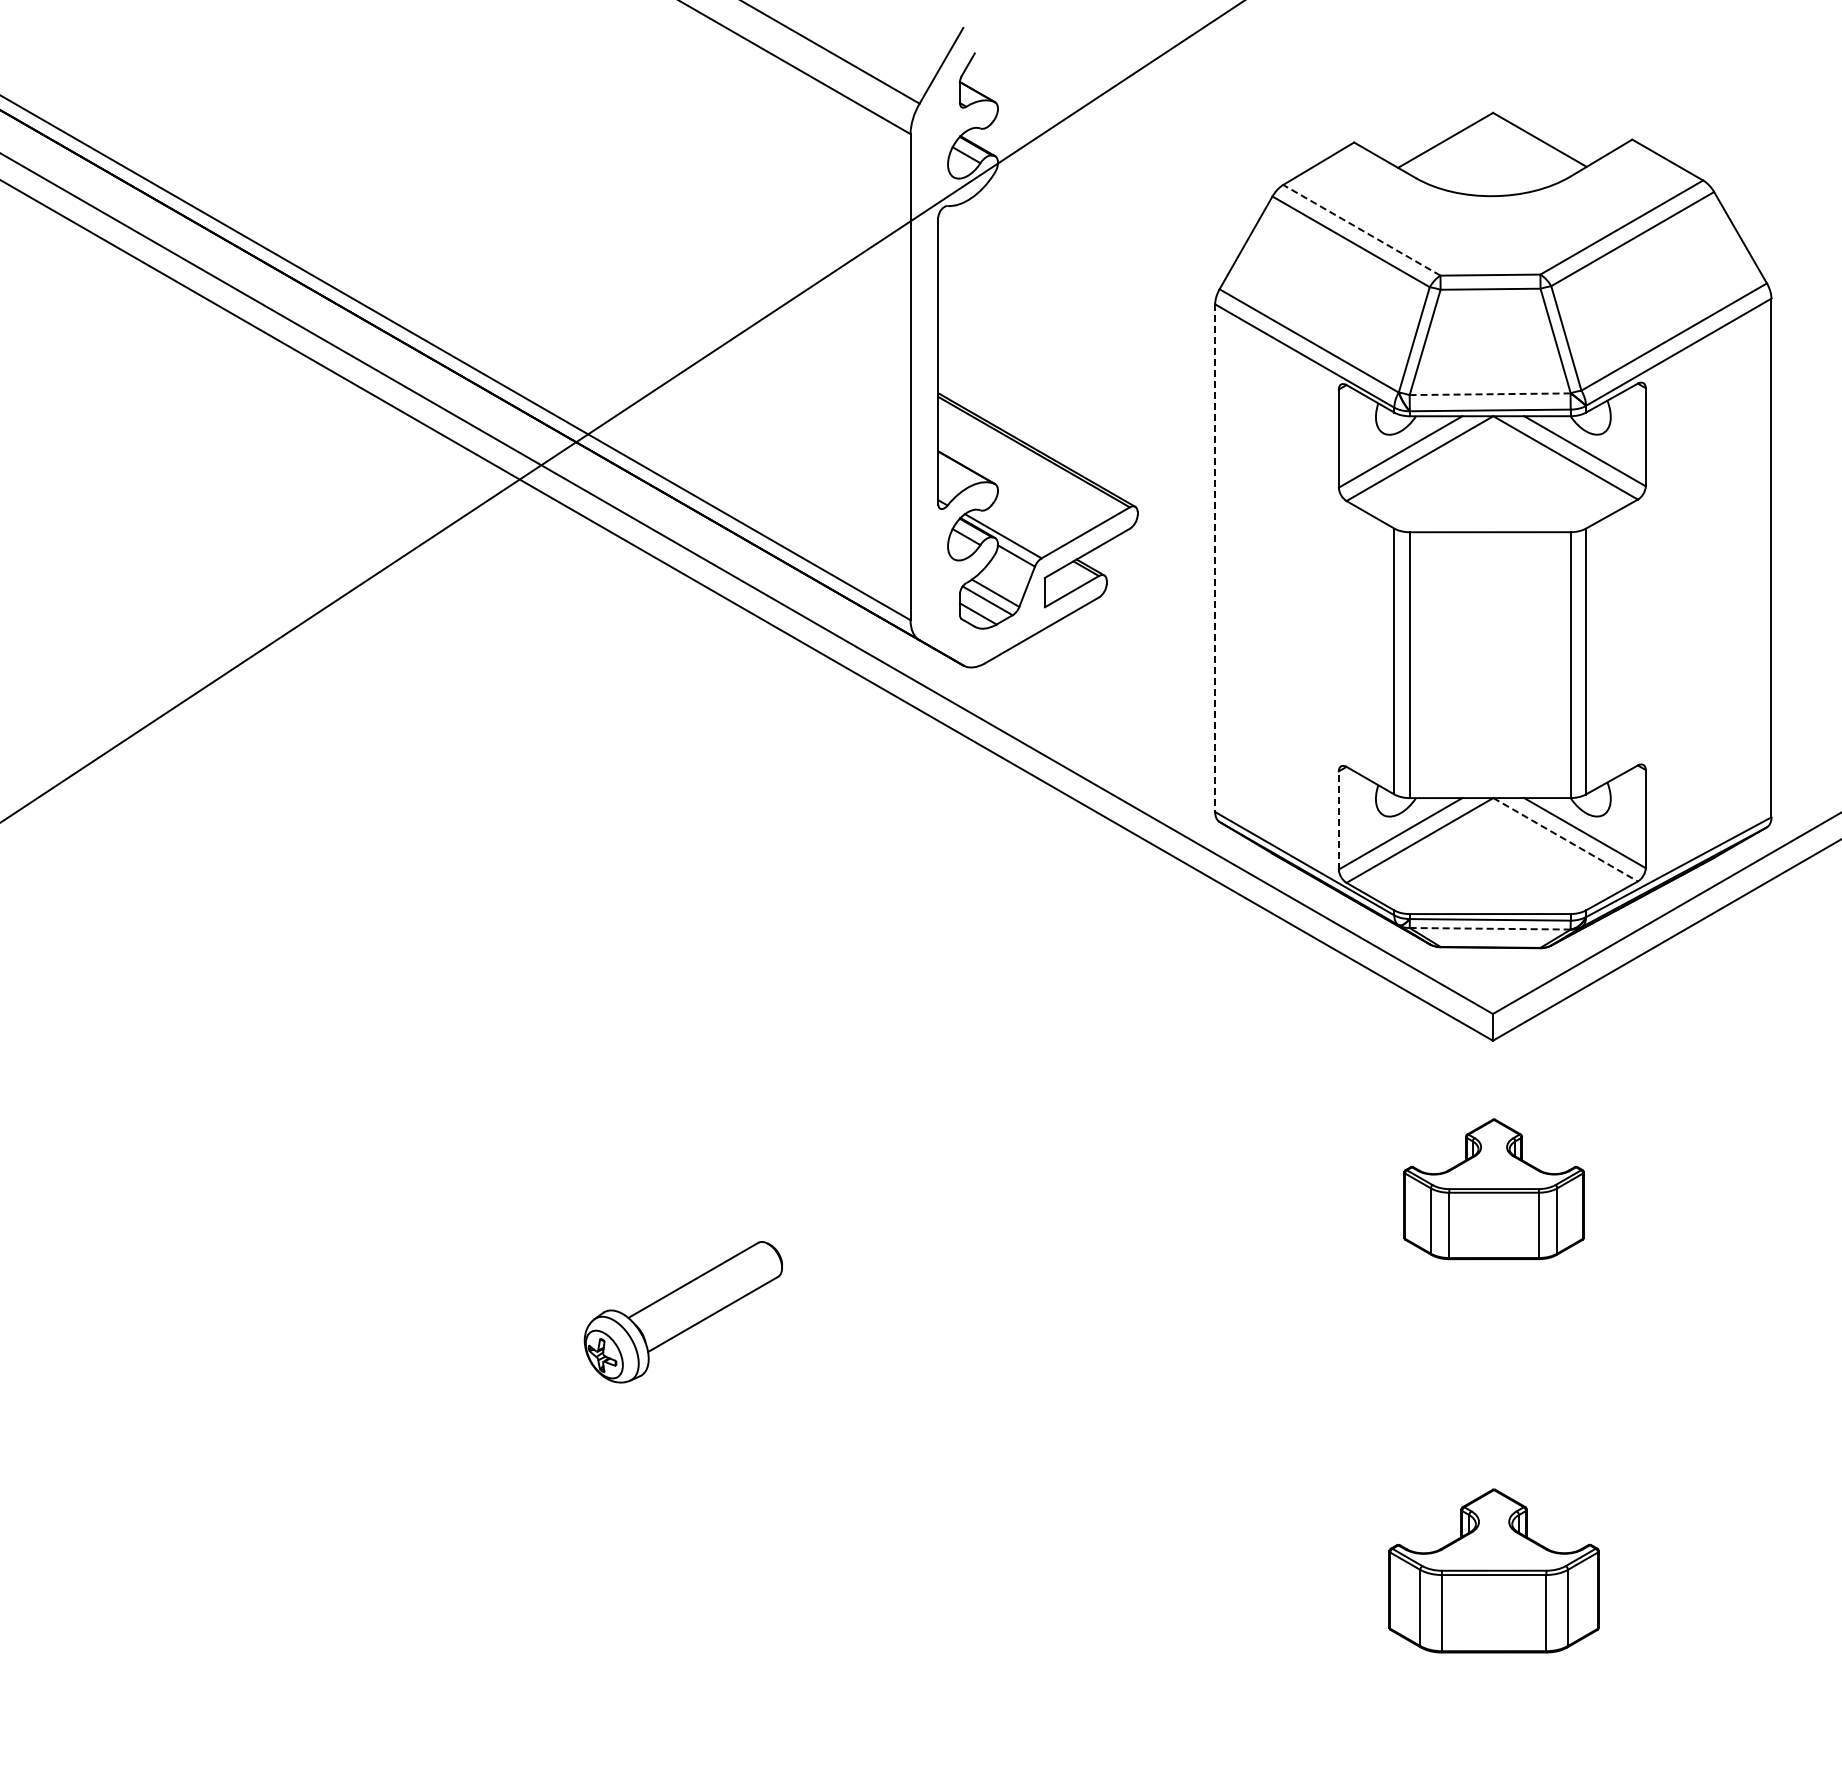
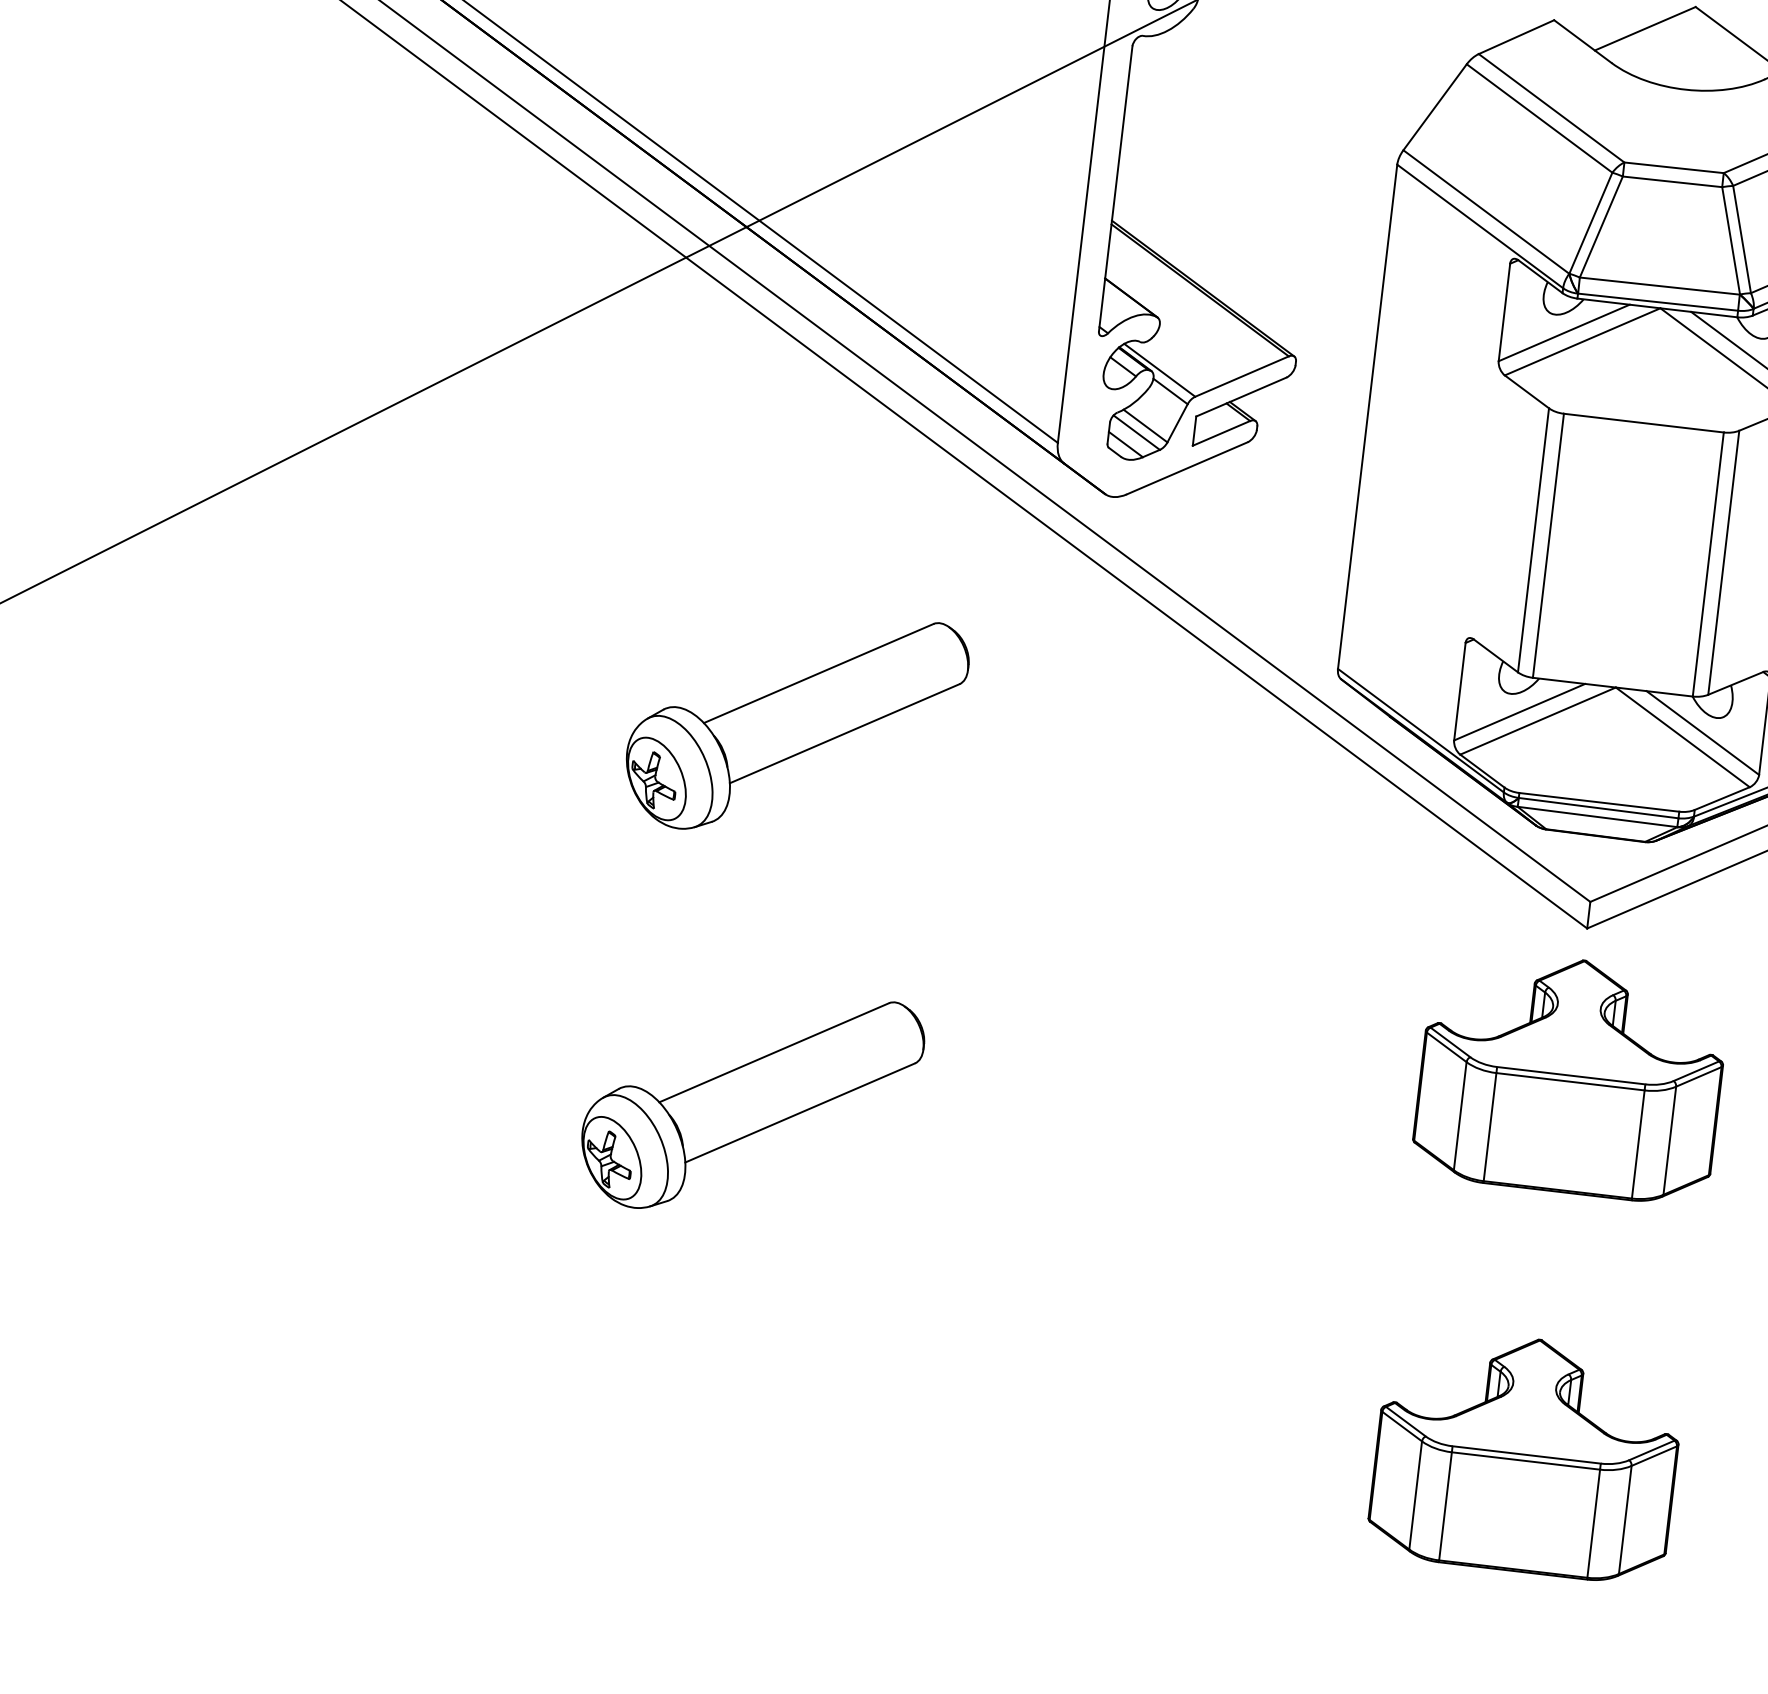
line: (1361, 230) -> (1551, 108), dashed -> solid
line: (1489, 394) -> (1659, 286), dashed -> solid
line: (1215, 558) -> (1367, 417), dashed -> solid
line: (1338, 819) -> (1459, 690), dashed -> solid
line: (1566, 840) -> (1683, 738), dashed -> solid
line: (1490, 928) -> (1597, 816), dashed -> solid
part: (683, 930) -> (796, 724), added
part: (1493, 1189) -> (1570, 1076), size x1.67
part: (683, 1312) -> (751, 1103), size x1.67
part: (1493, 1570) -> (1525, 1454), size x1.43

